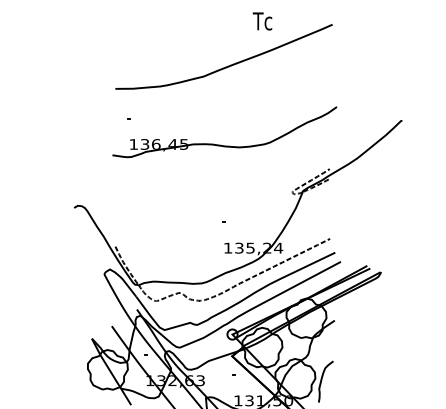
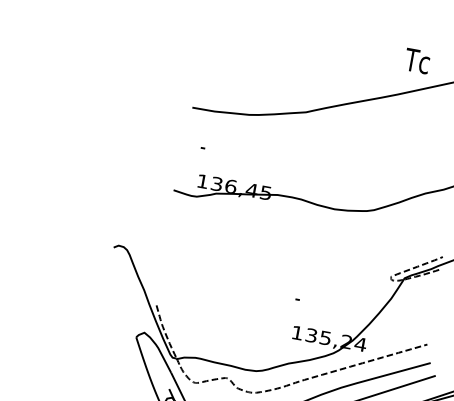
text: (262, 21) -> (417, 61), moved

